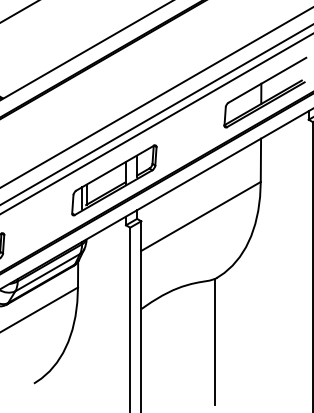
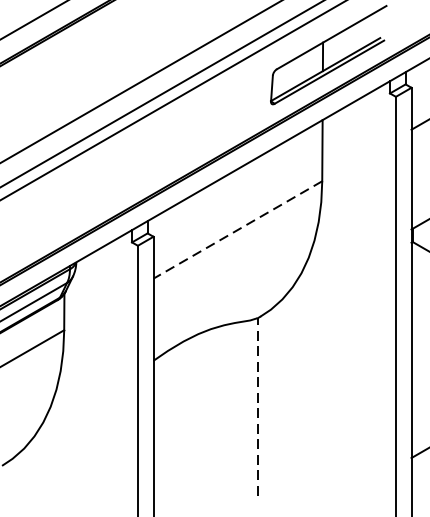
part: (114, 180) -> (115, 179), removed
line: (200, 216) -> (237, 229), solid -> dashed
line: (215, 341) -> (258, 406), solid -> dashed

